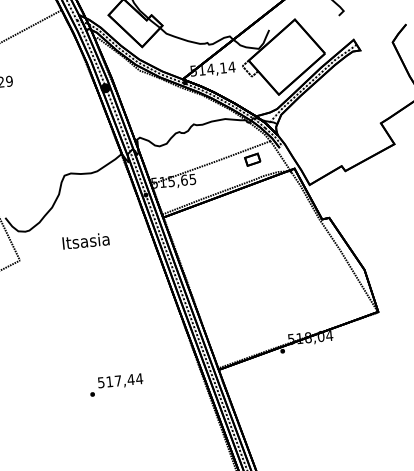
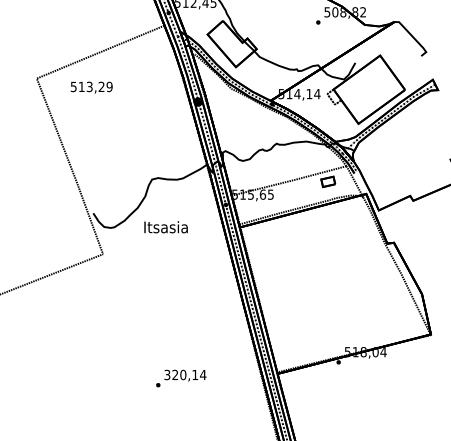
text: (85, 241) -> (165, 227), moved
text: (116, 380) -> (181, 374), 517,44 -> 320,14

